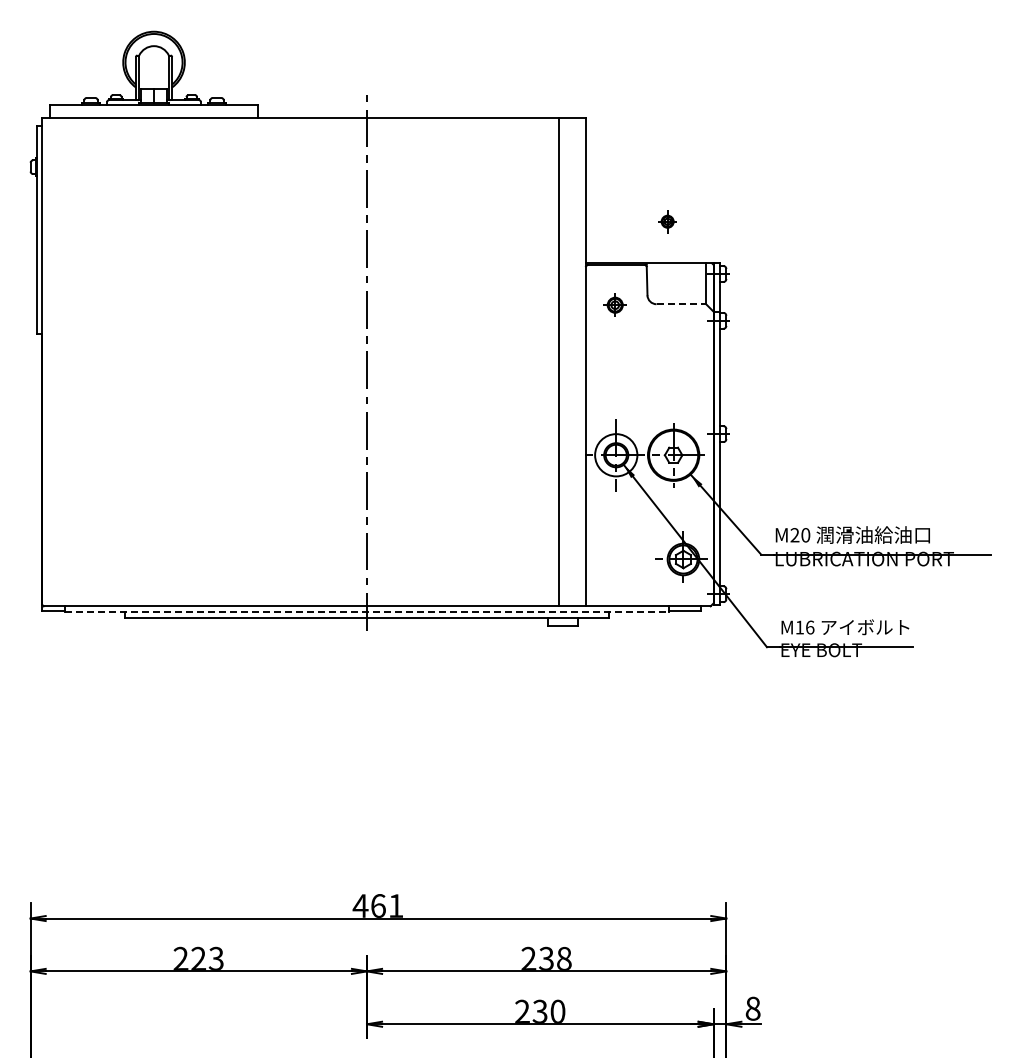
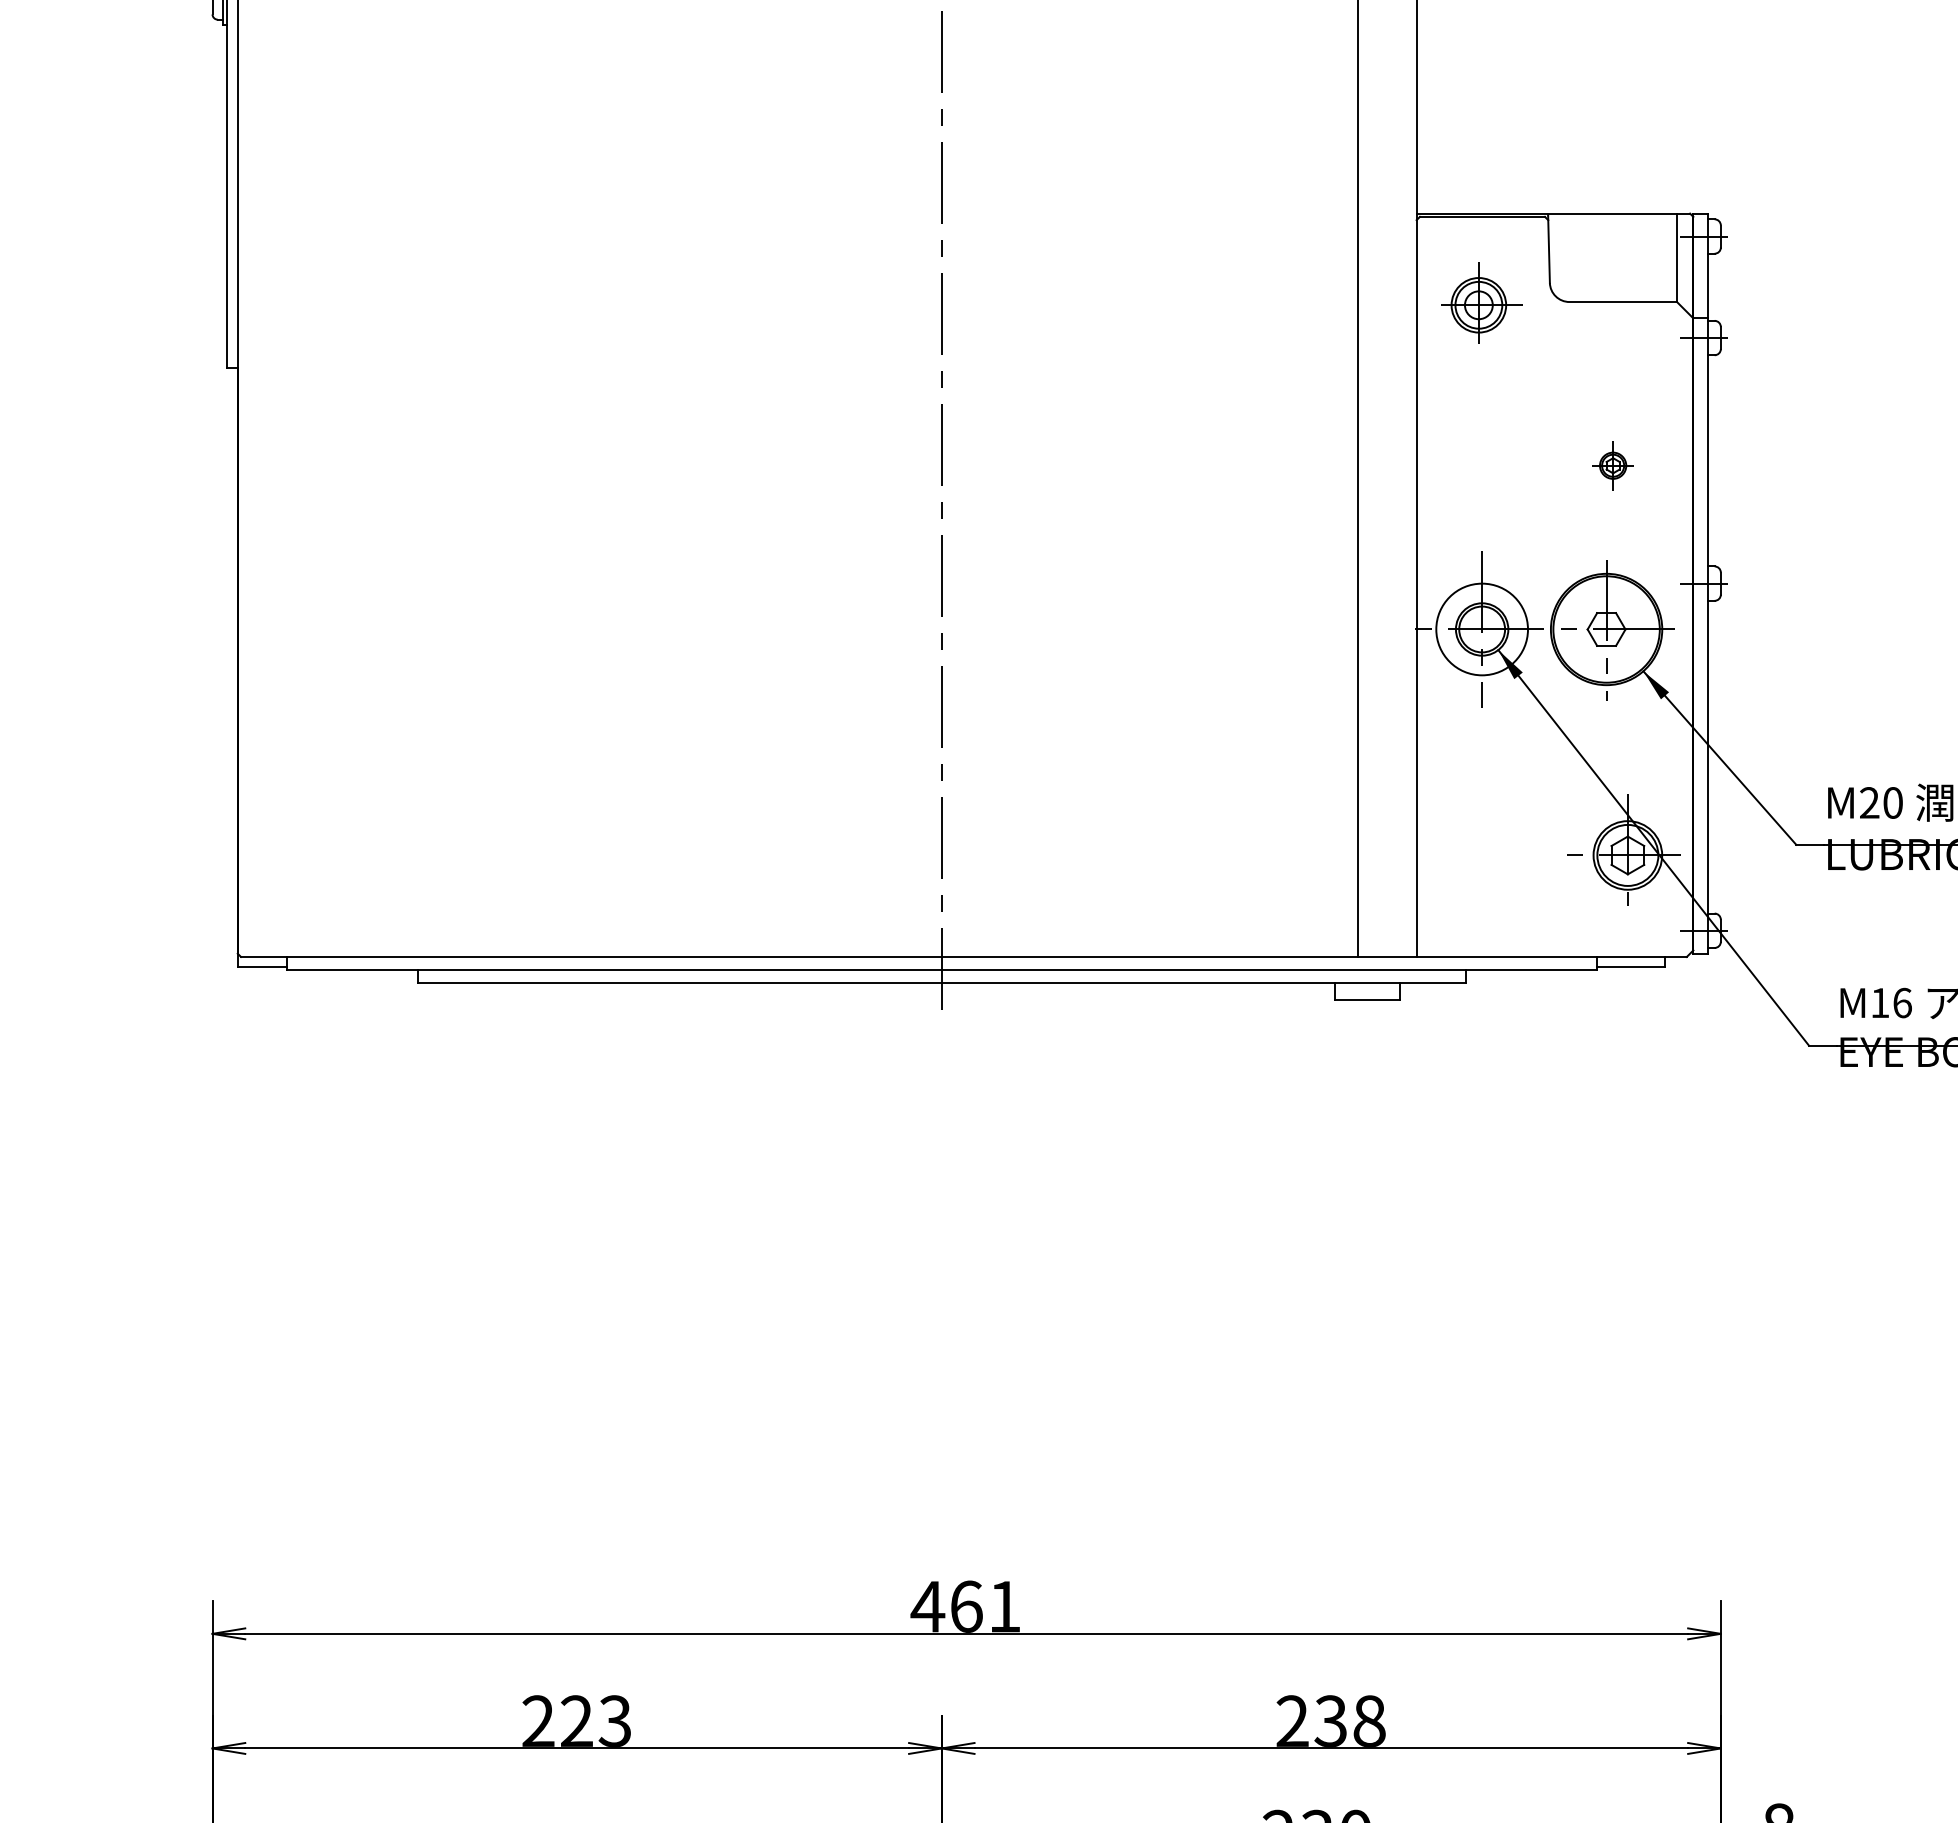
part: (667, 221) -> (1612, 465), moved
part: (615, 304) -> (1480, 302), size x1.67
line: (681, 304) -> (1623, 302), dashed -> solid
line: (367, 612) -> (942, 970), dashed -> solid

